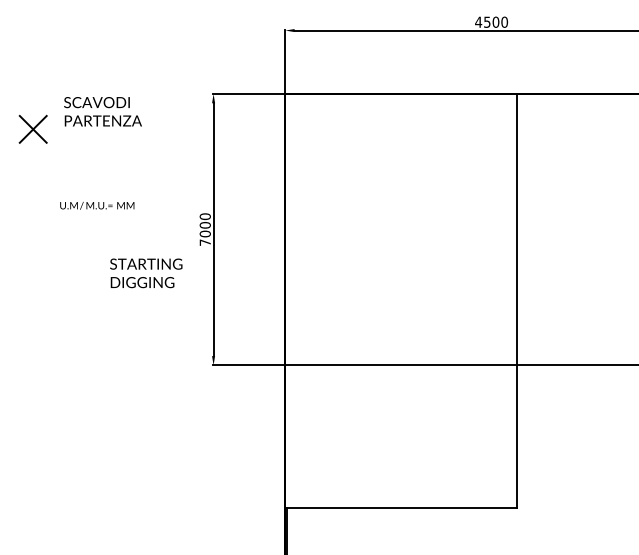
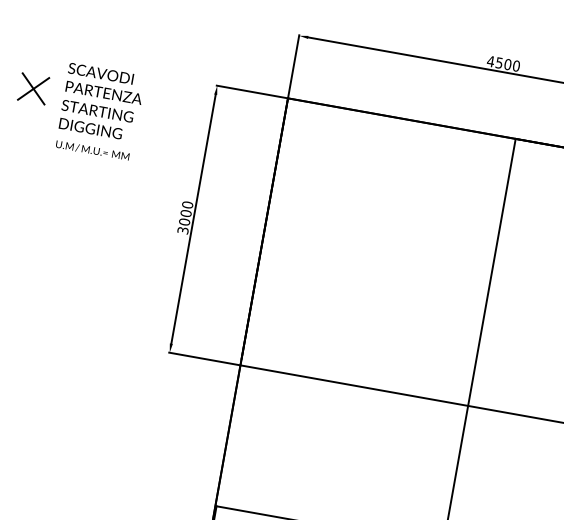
text: (97, 205) -> (92, 150), moved
text: (204, 242) -> (182, 230), 7000 -> 3000
text: (146, 273) -> (96, 120), moved

